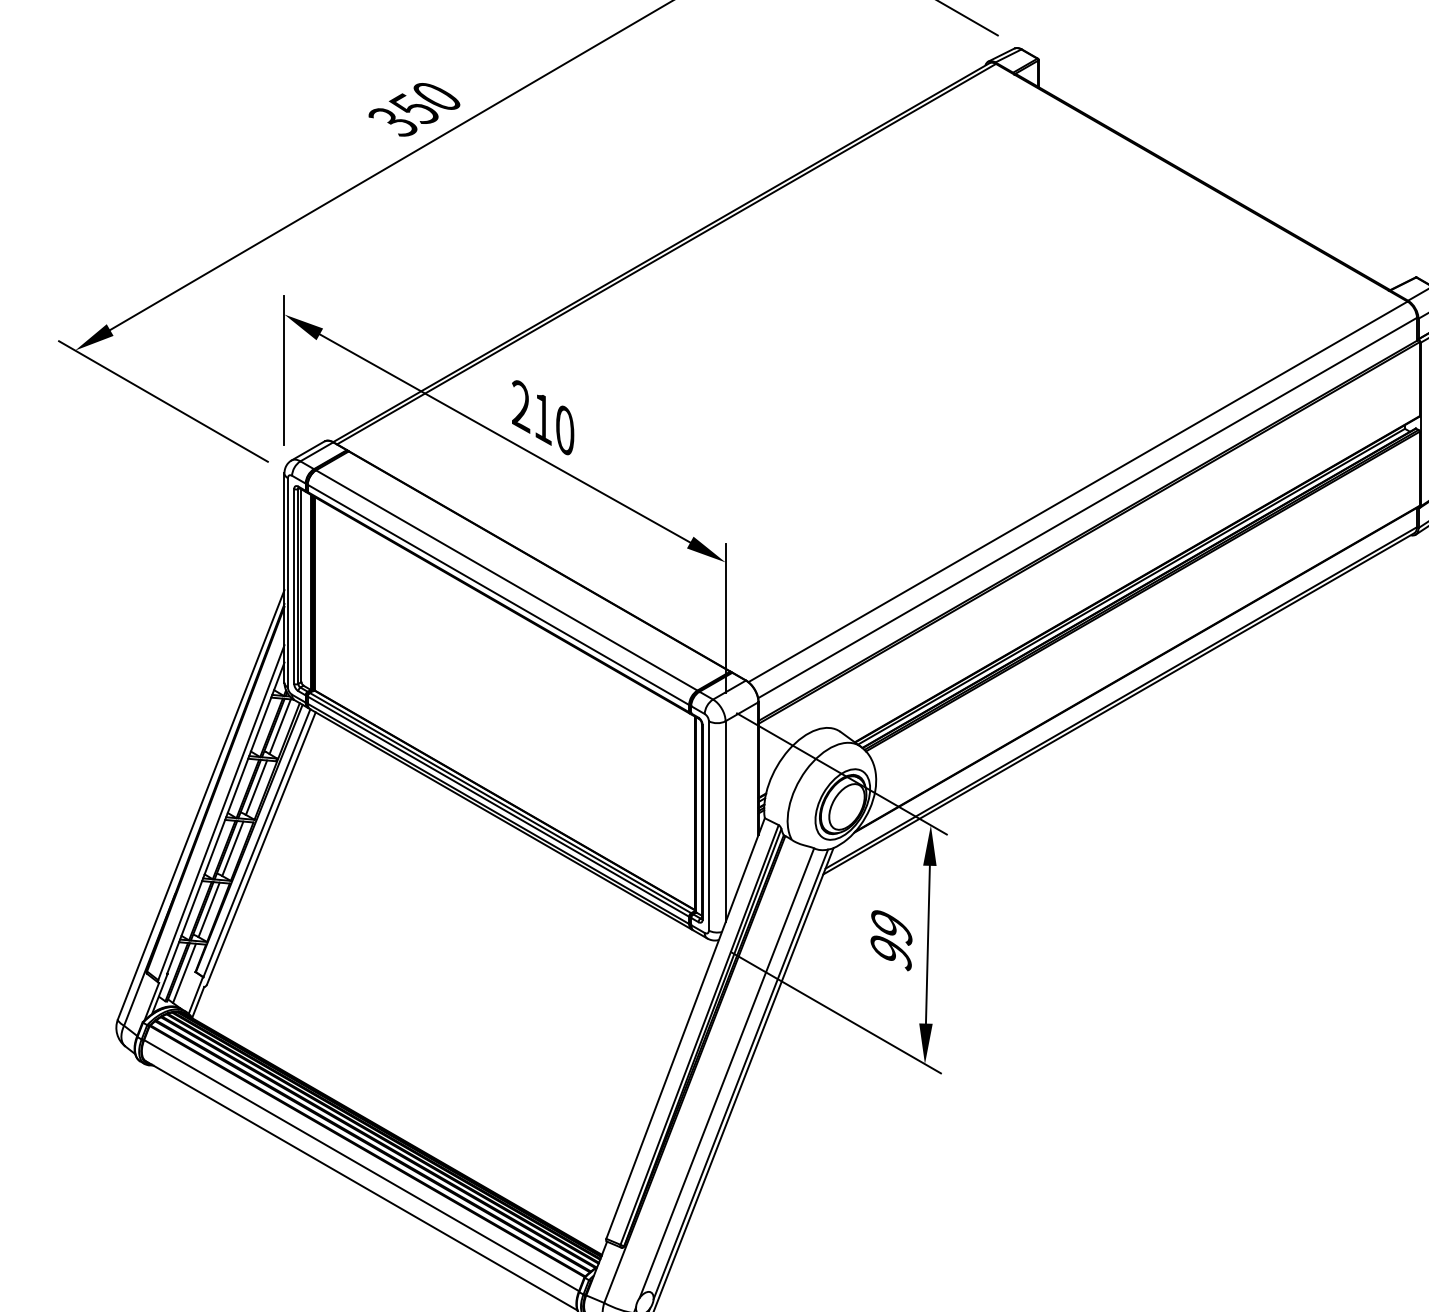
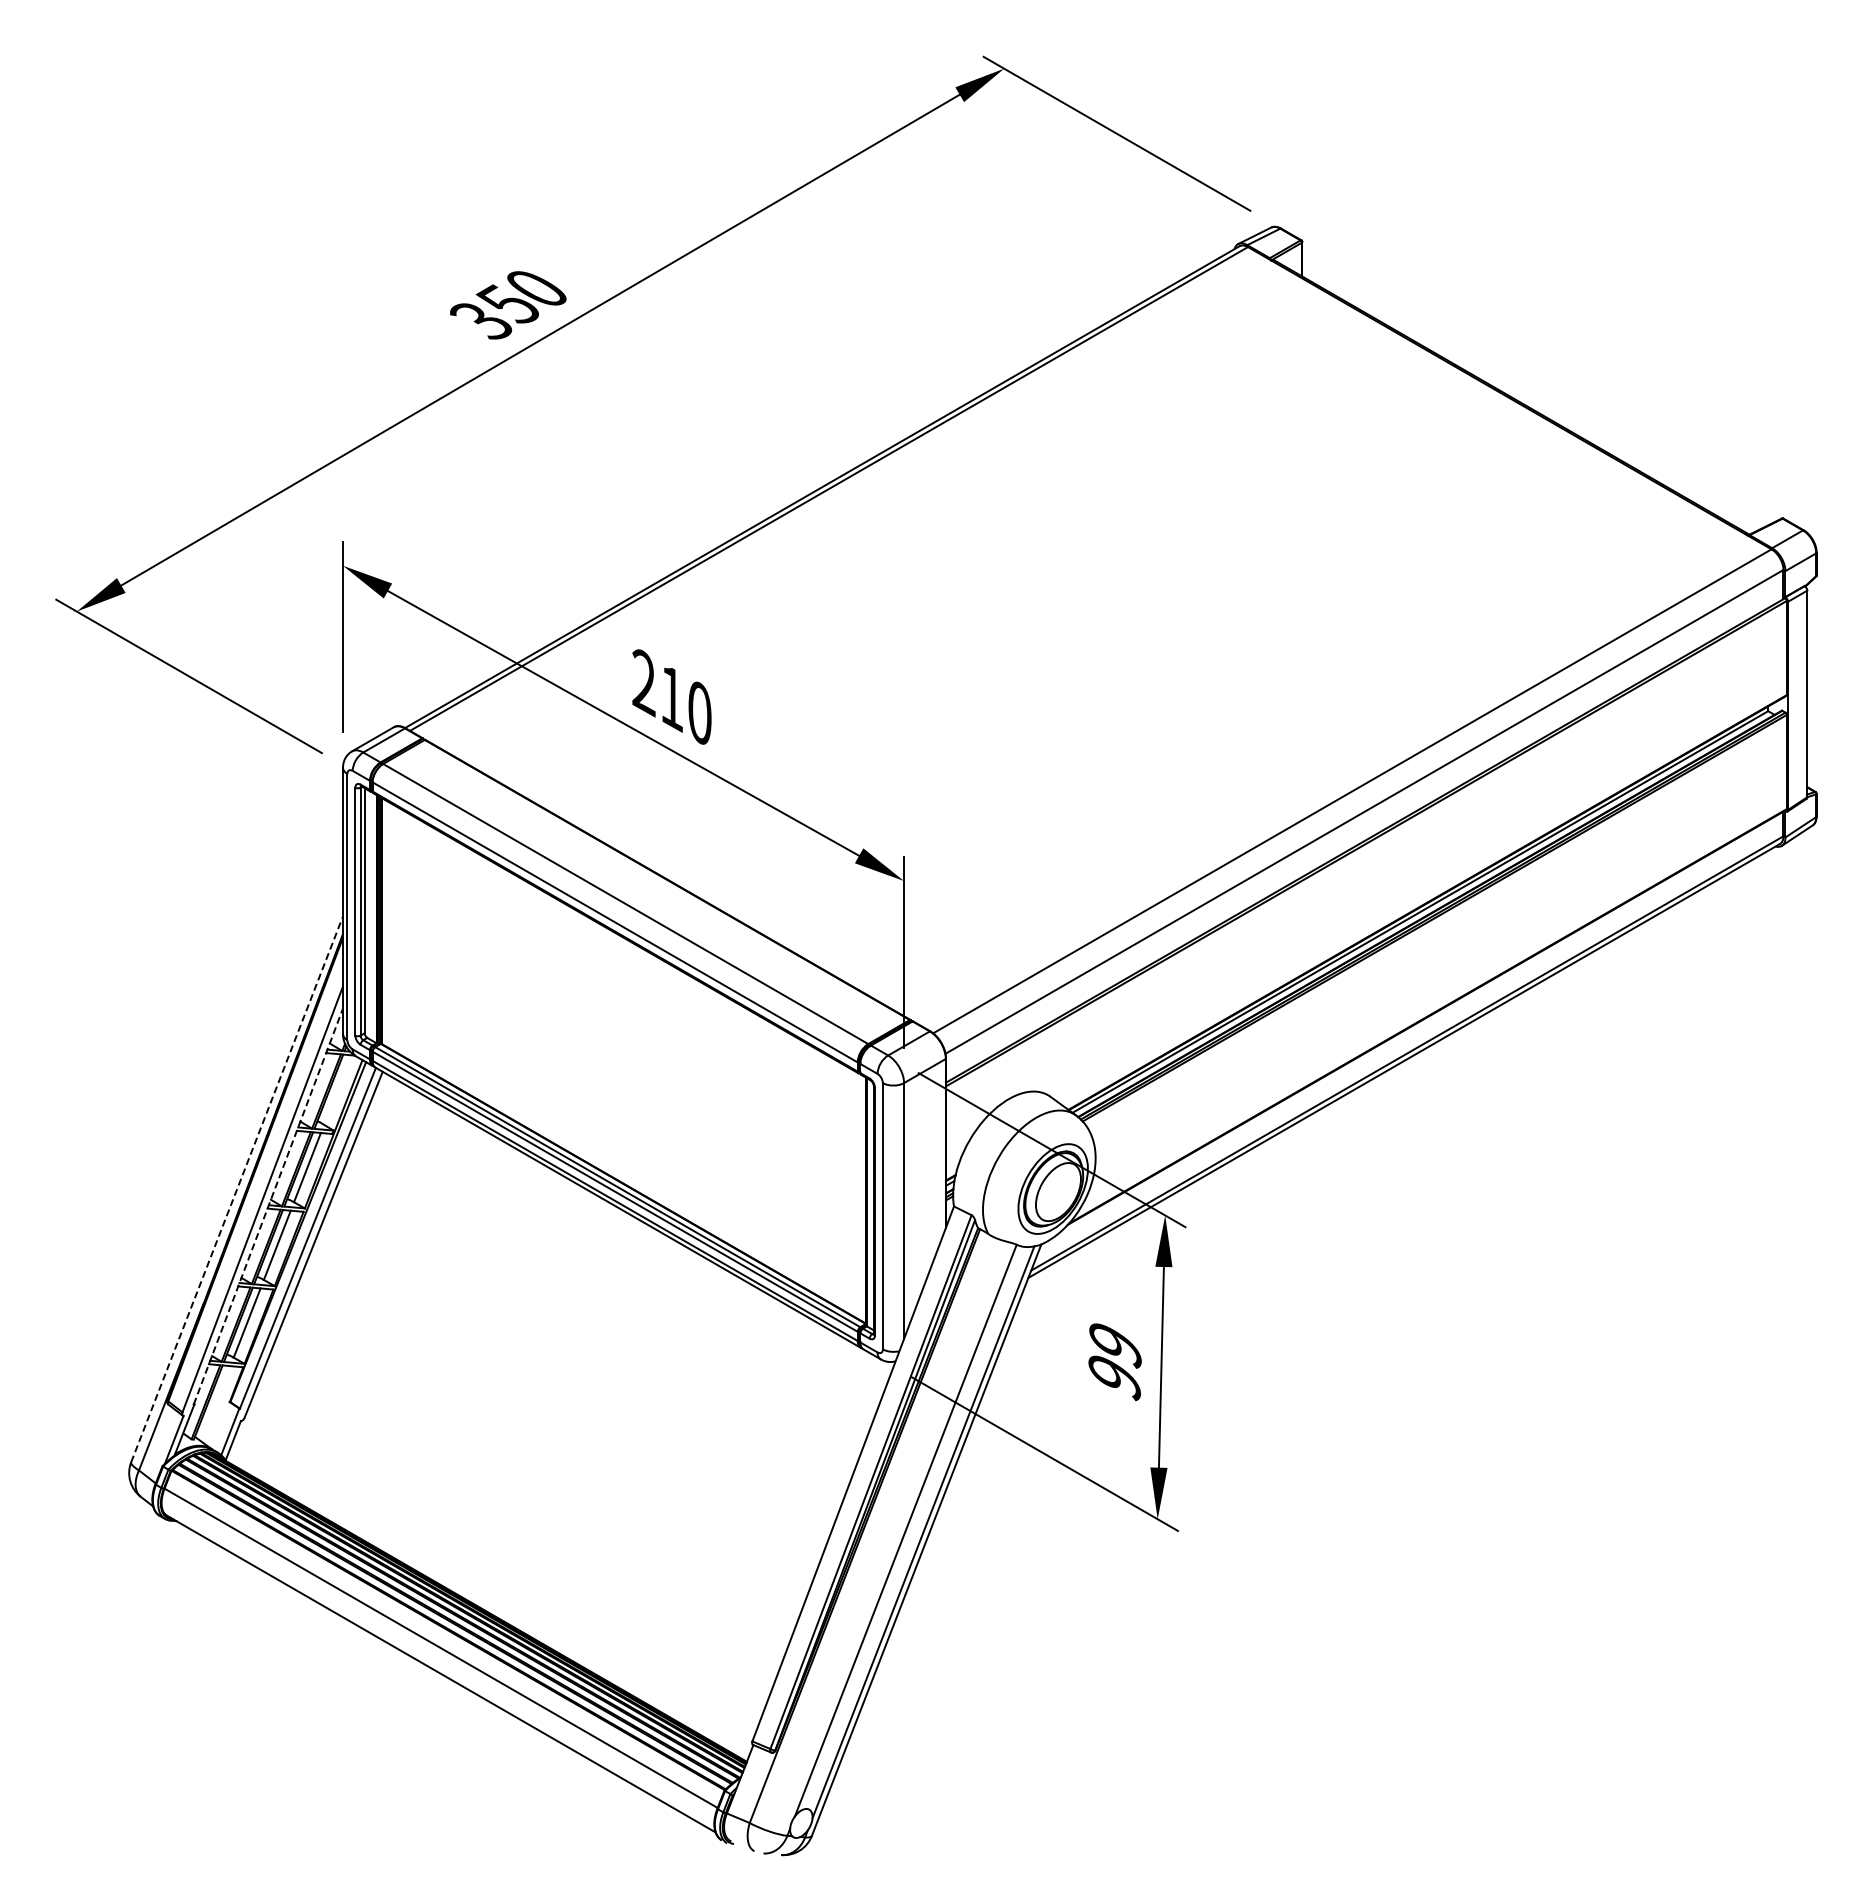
line: (280, 726) -> (337, 1089), removed
line: (201, 804) -> (237, 1189), solid -> dashed
line: (225, 818) -> (268, 1206), solid -> dashed
line: (184, 973) -> (215, 1403), removed

